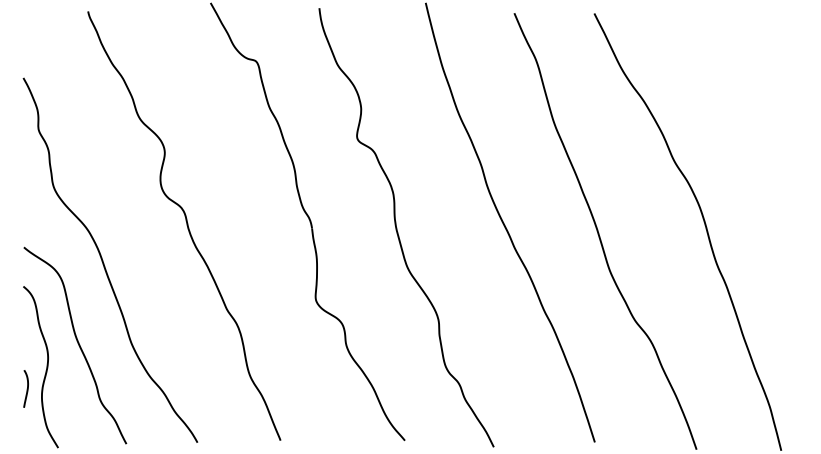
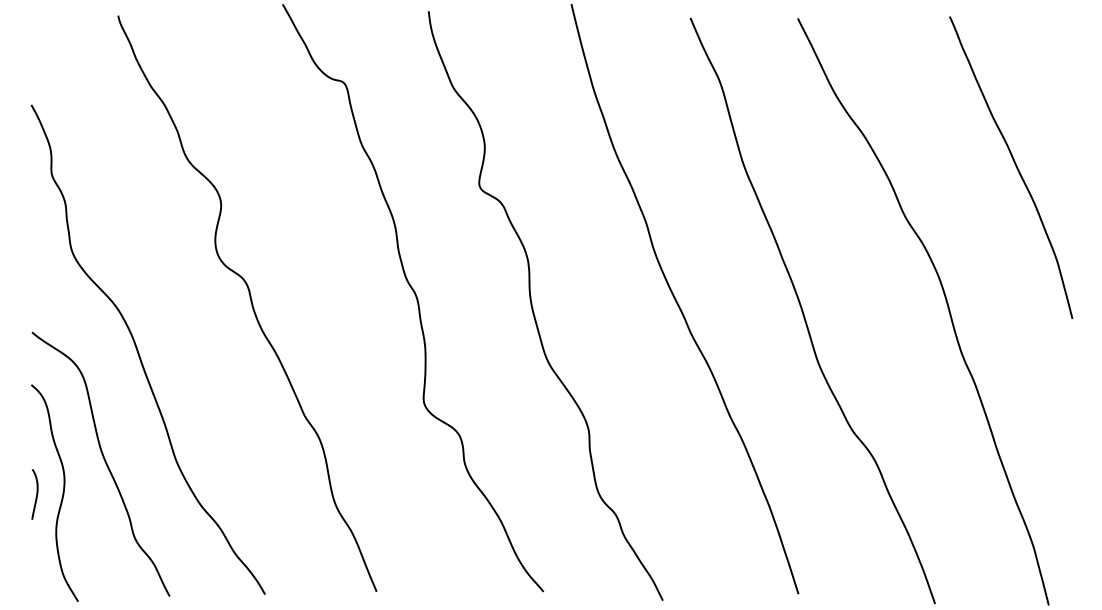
curve: (756, 123) -> (1015, 166), added
curve: (27, 389) -> (36, 494), moved

